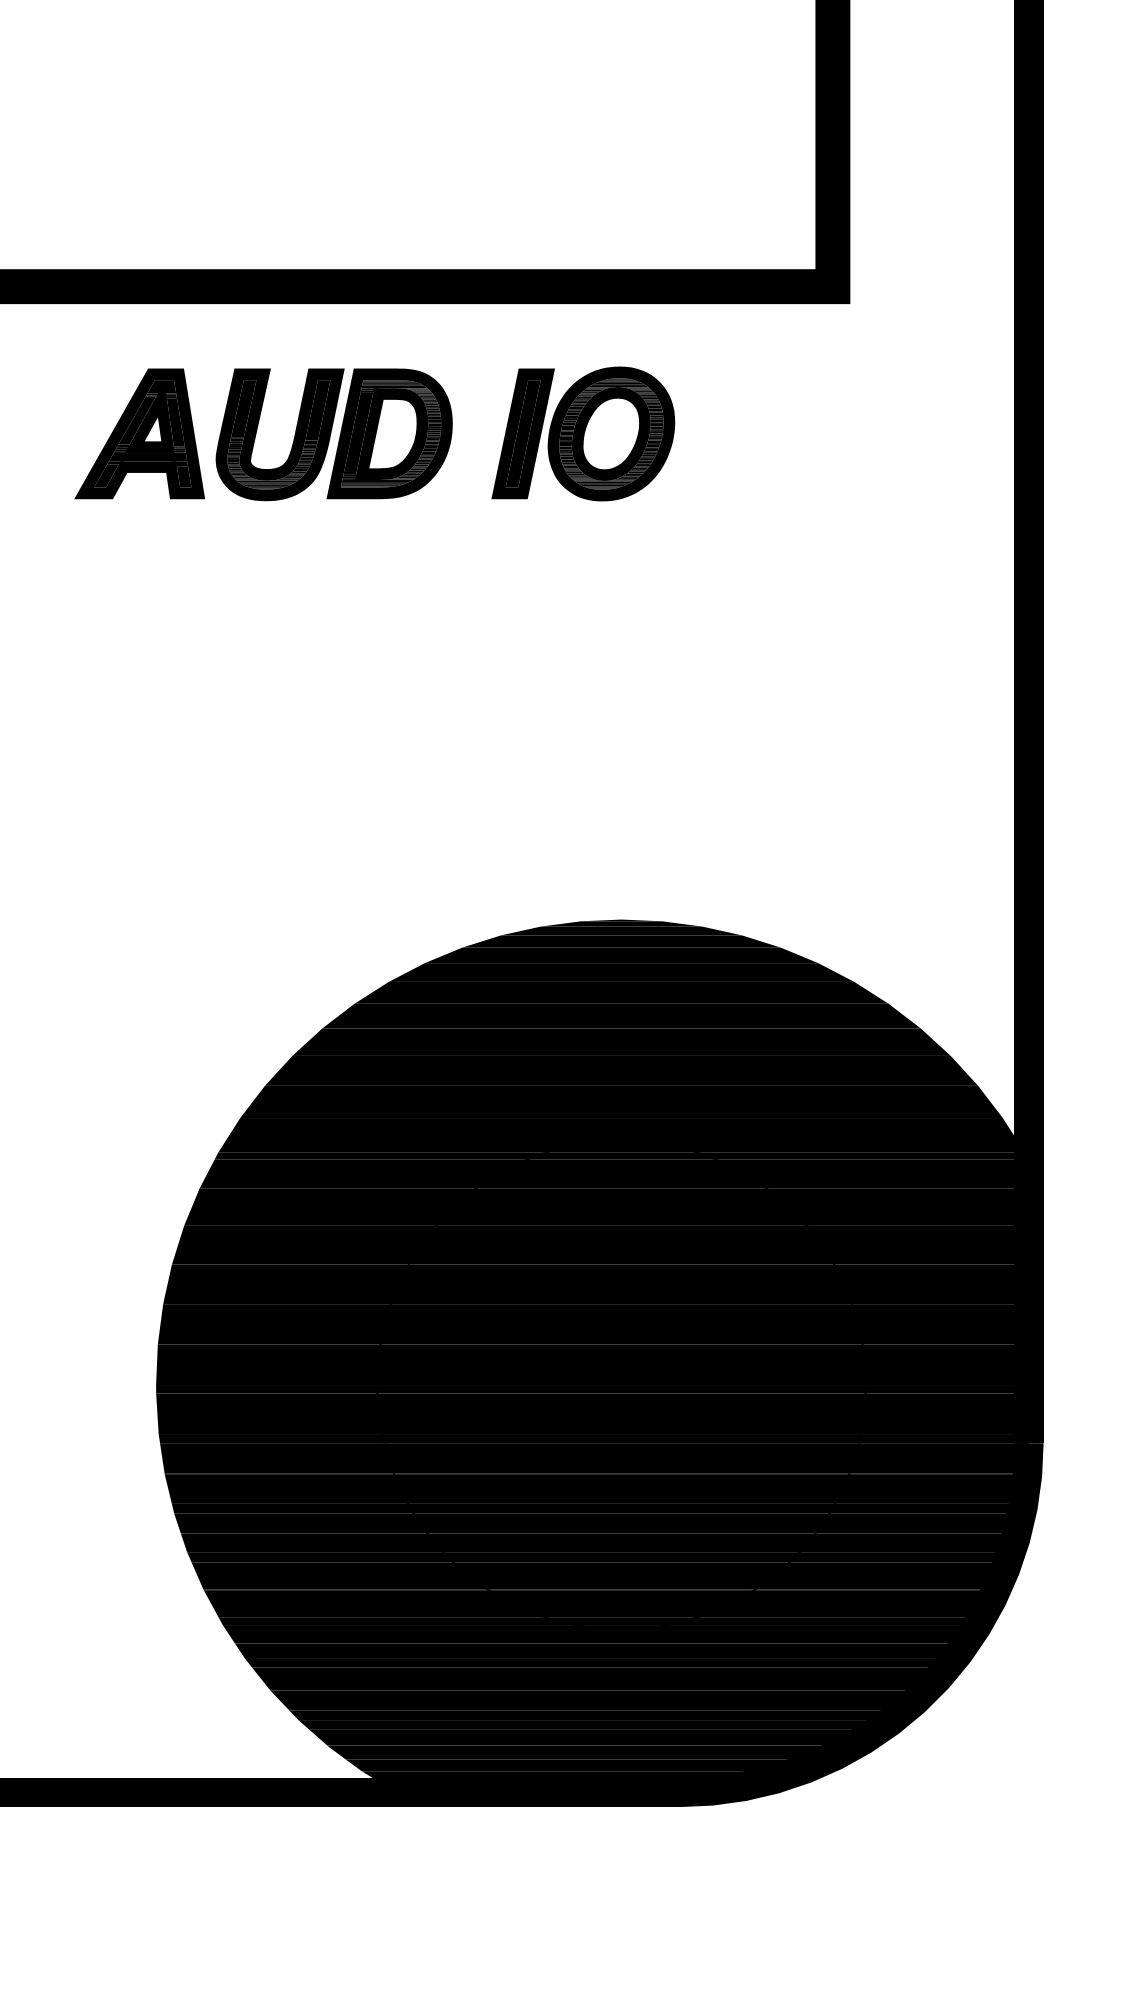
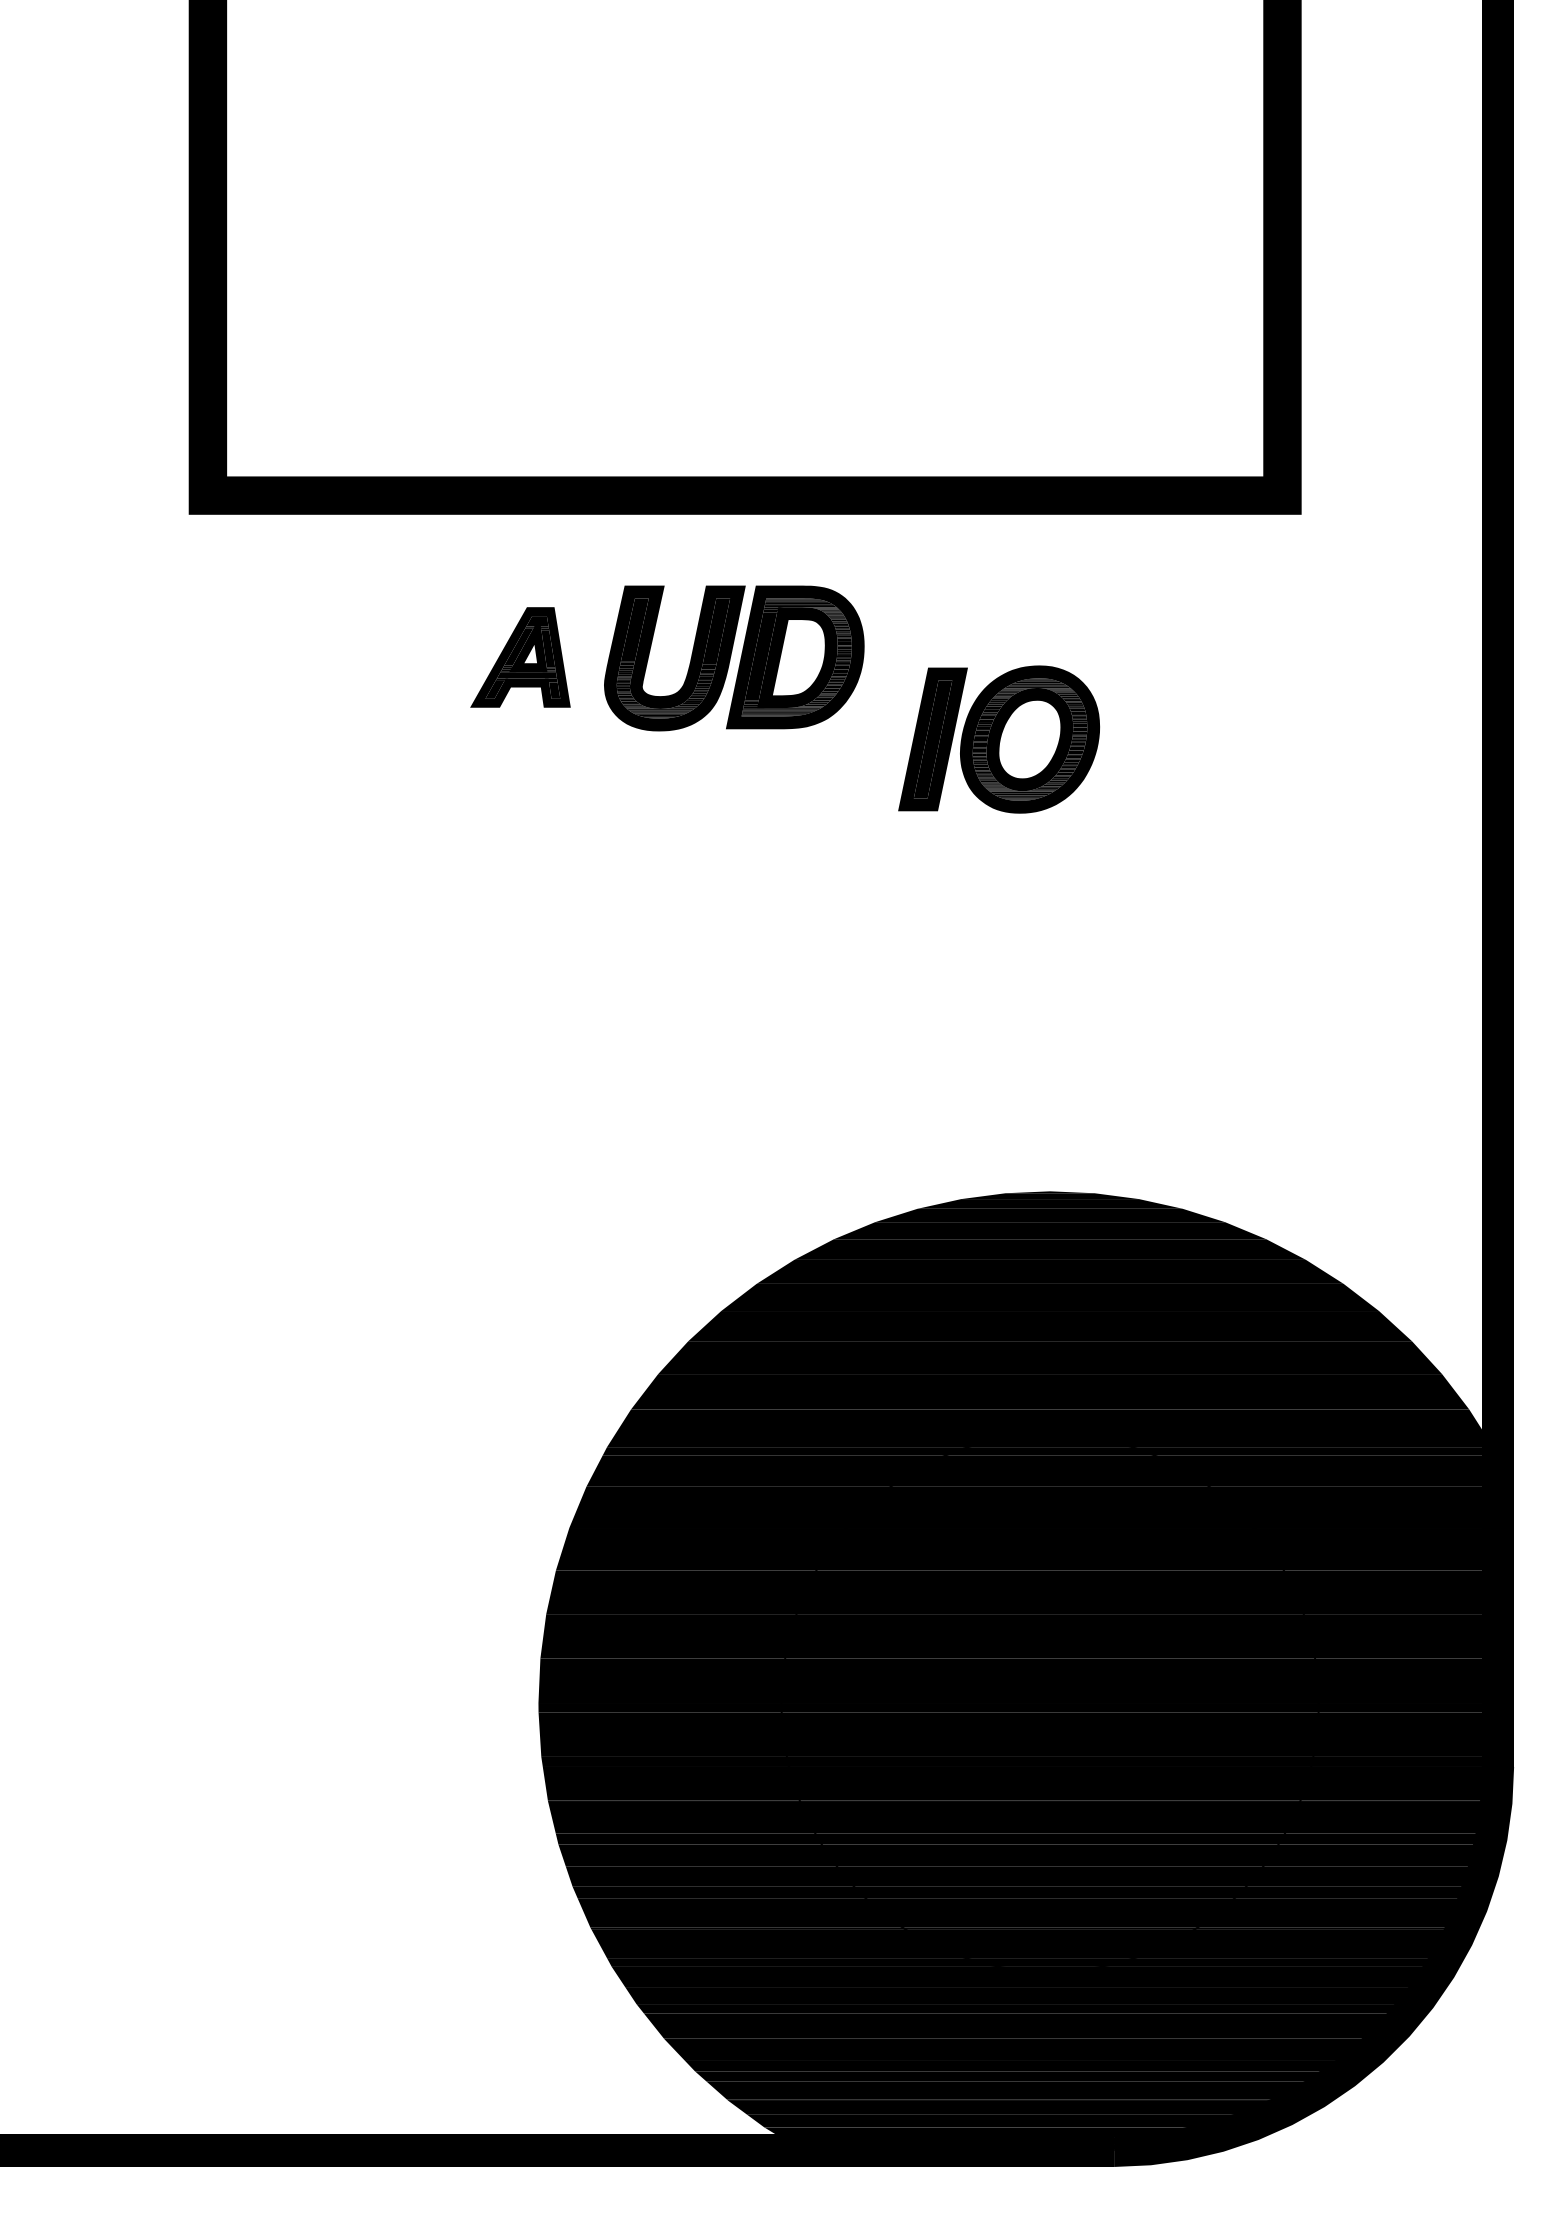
part: (139, 433) -> (520, 657), size x0.7
part: (582, 433) -> (998, 739), moved

